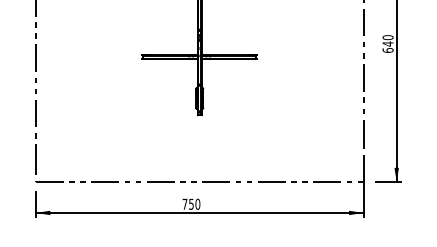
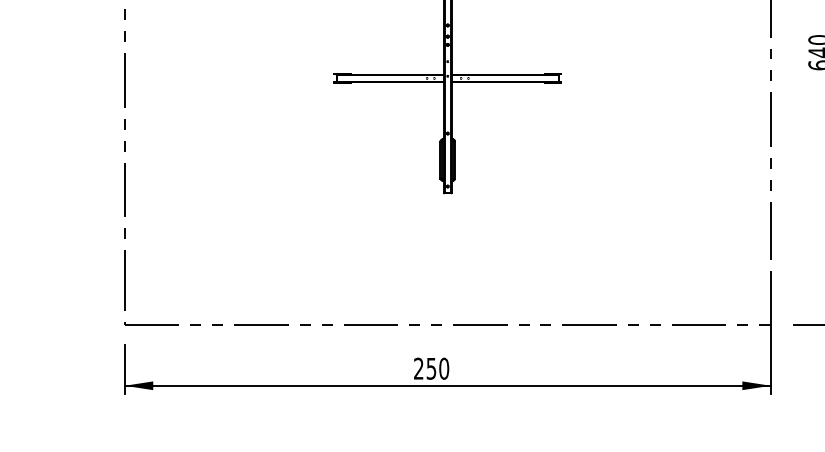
text: (184, 203) -> (417, 367), 750 -> 250

